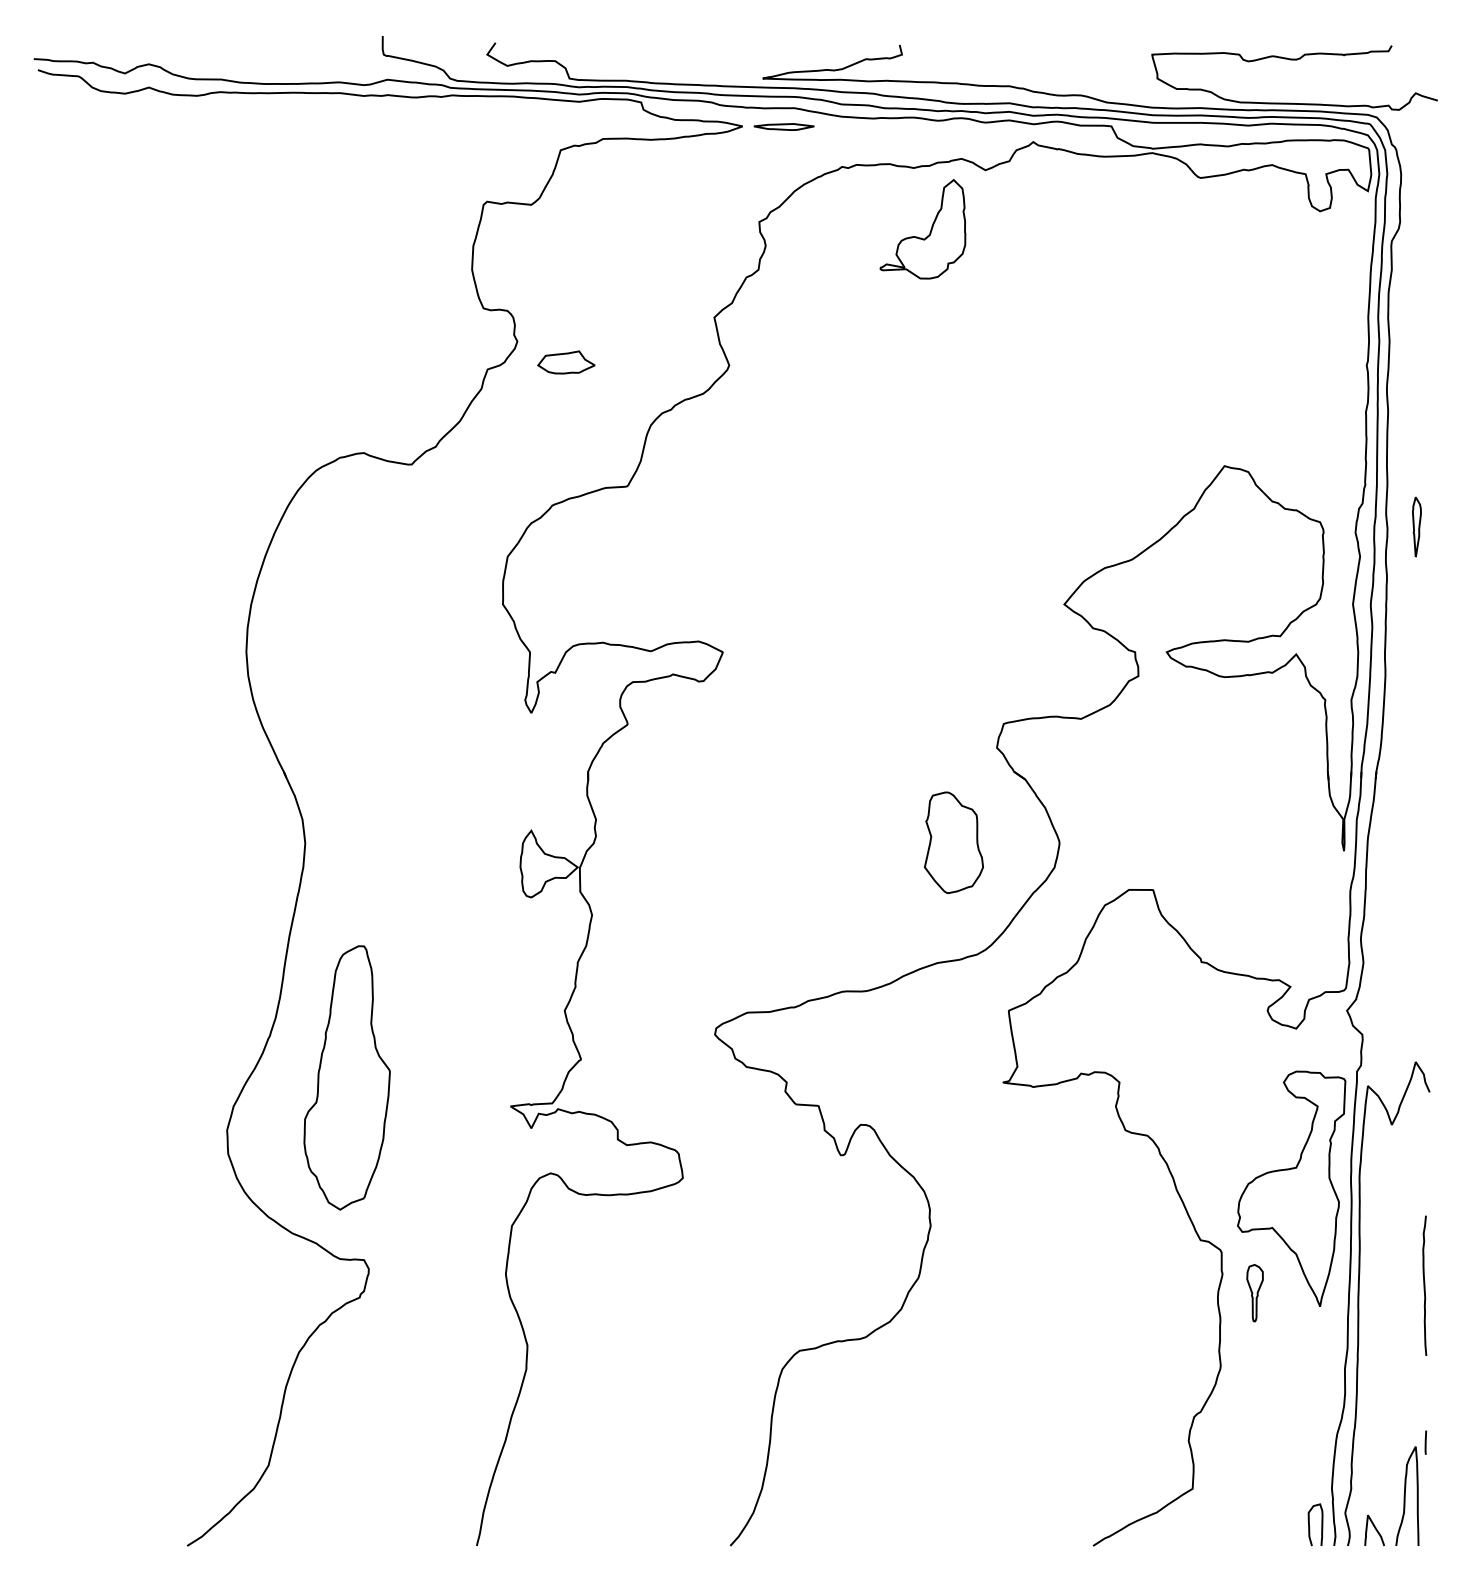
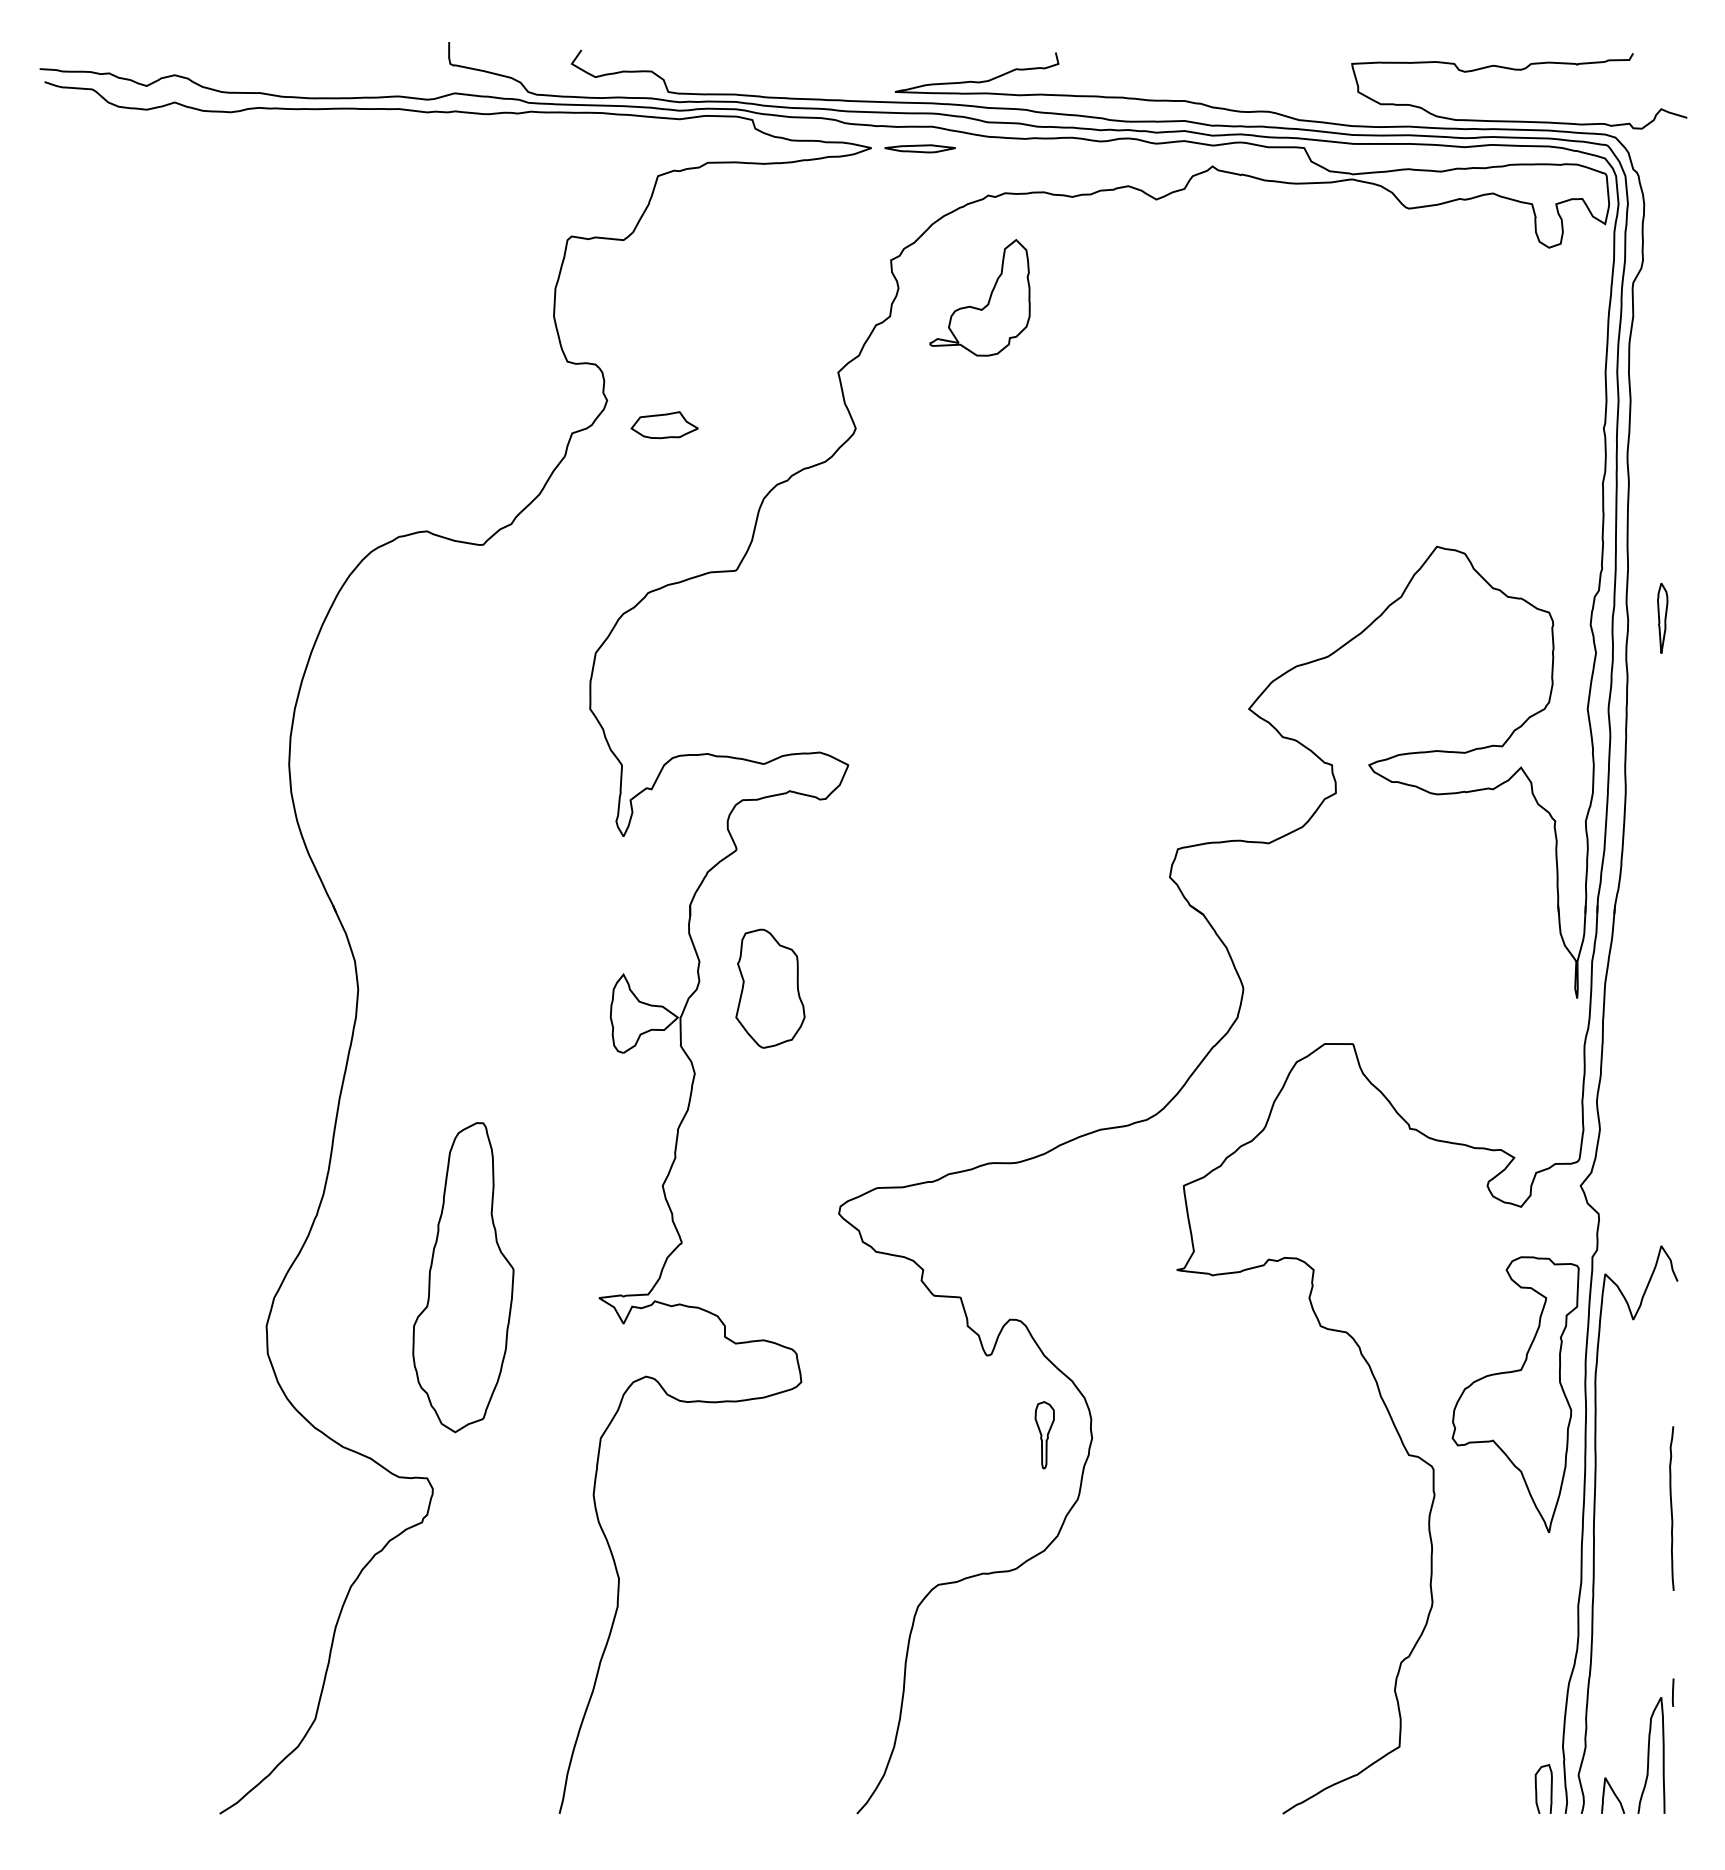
part: (930, 230) -> (988, 299), moved
part: (954, 842) -> (770, 988), moved
part: (347, 1077) -> (463, 1277), moved
part: (1254, 1293) -> (1044, 1435), moved

